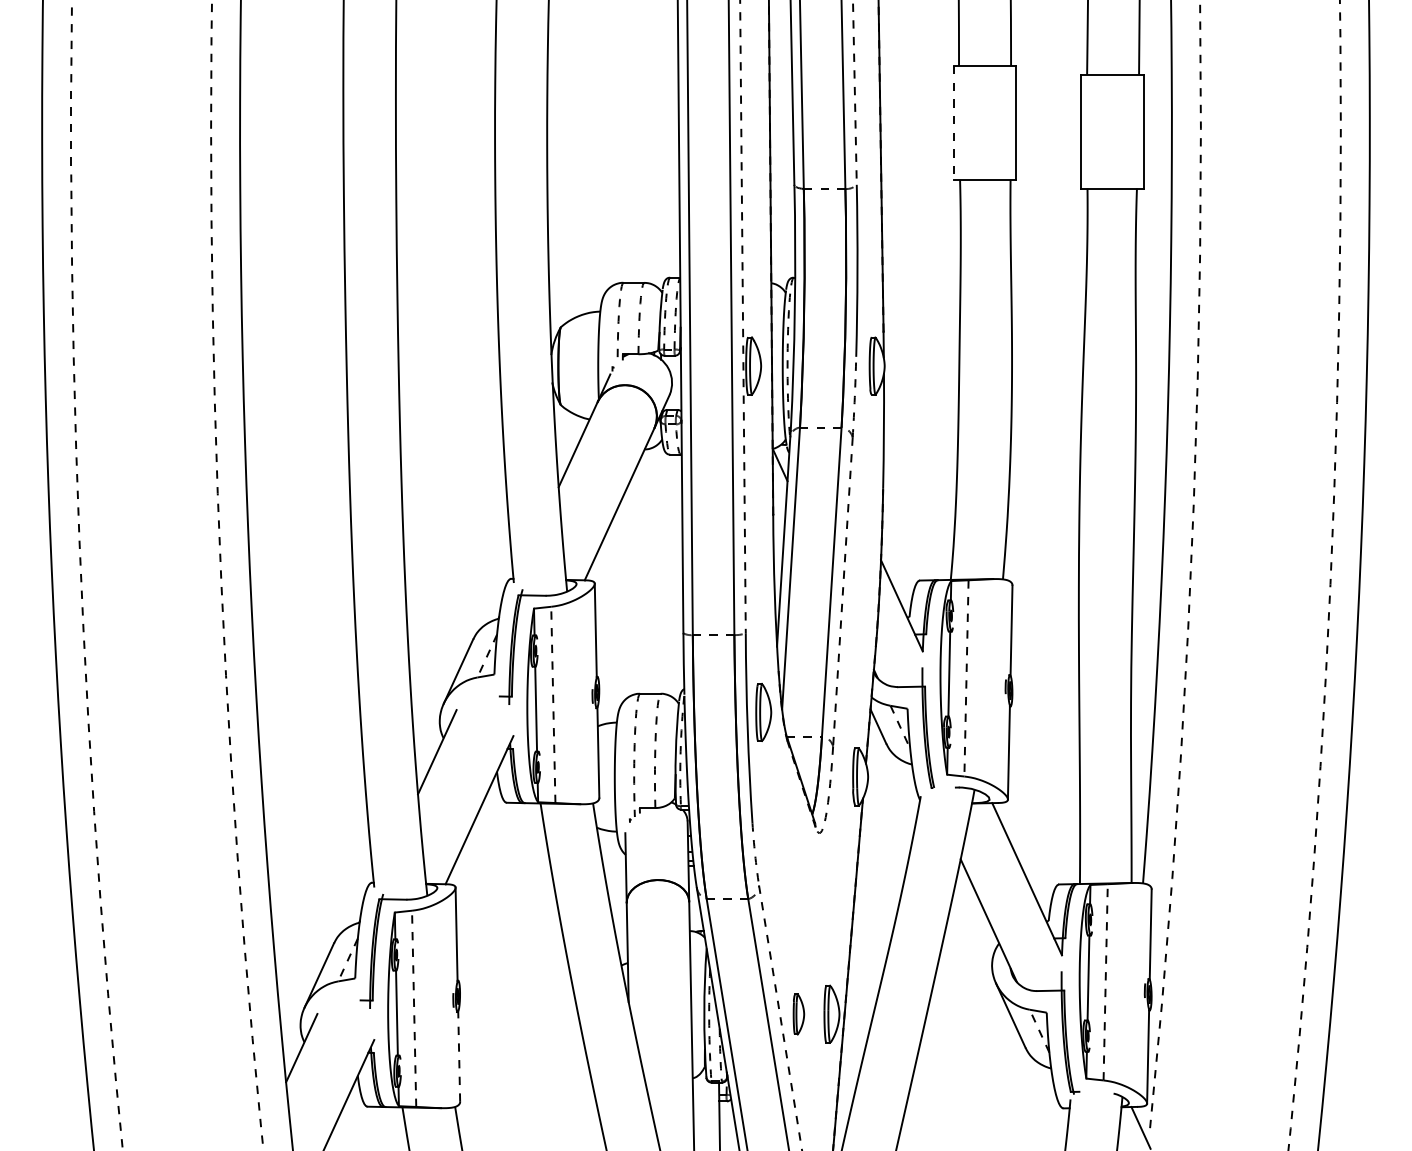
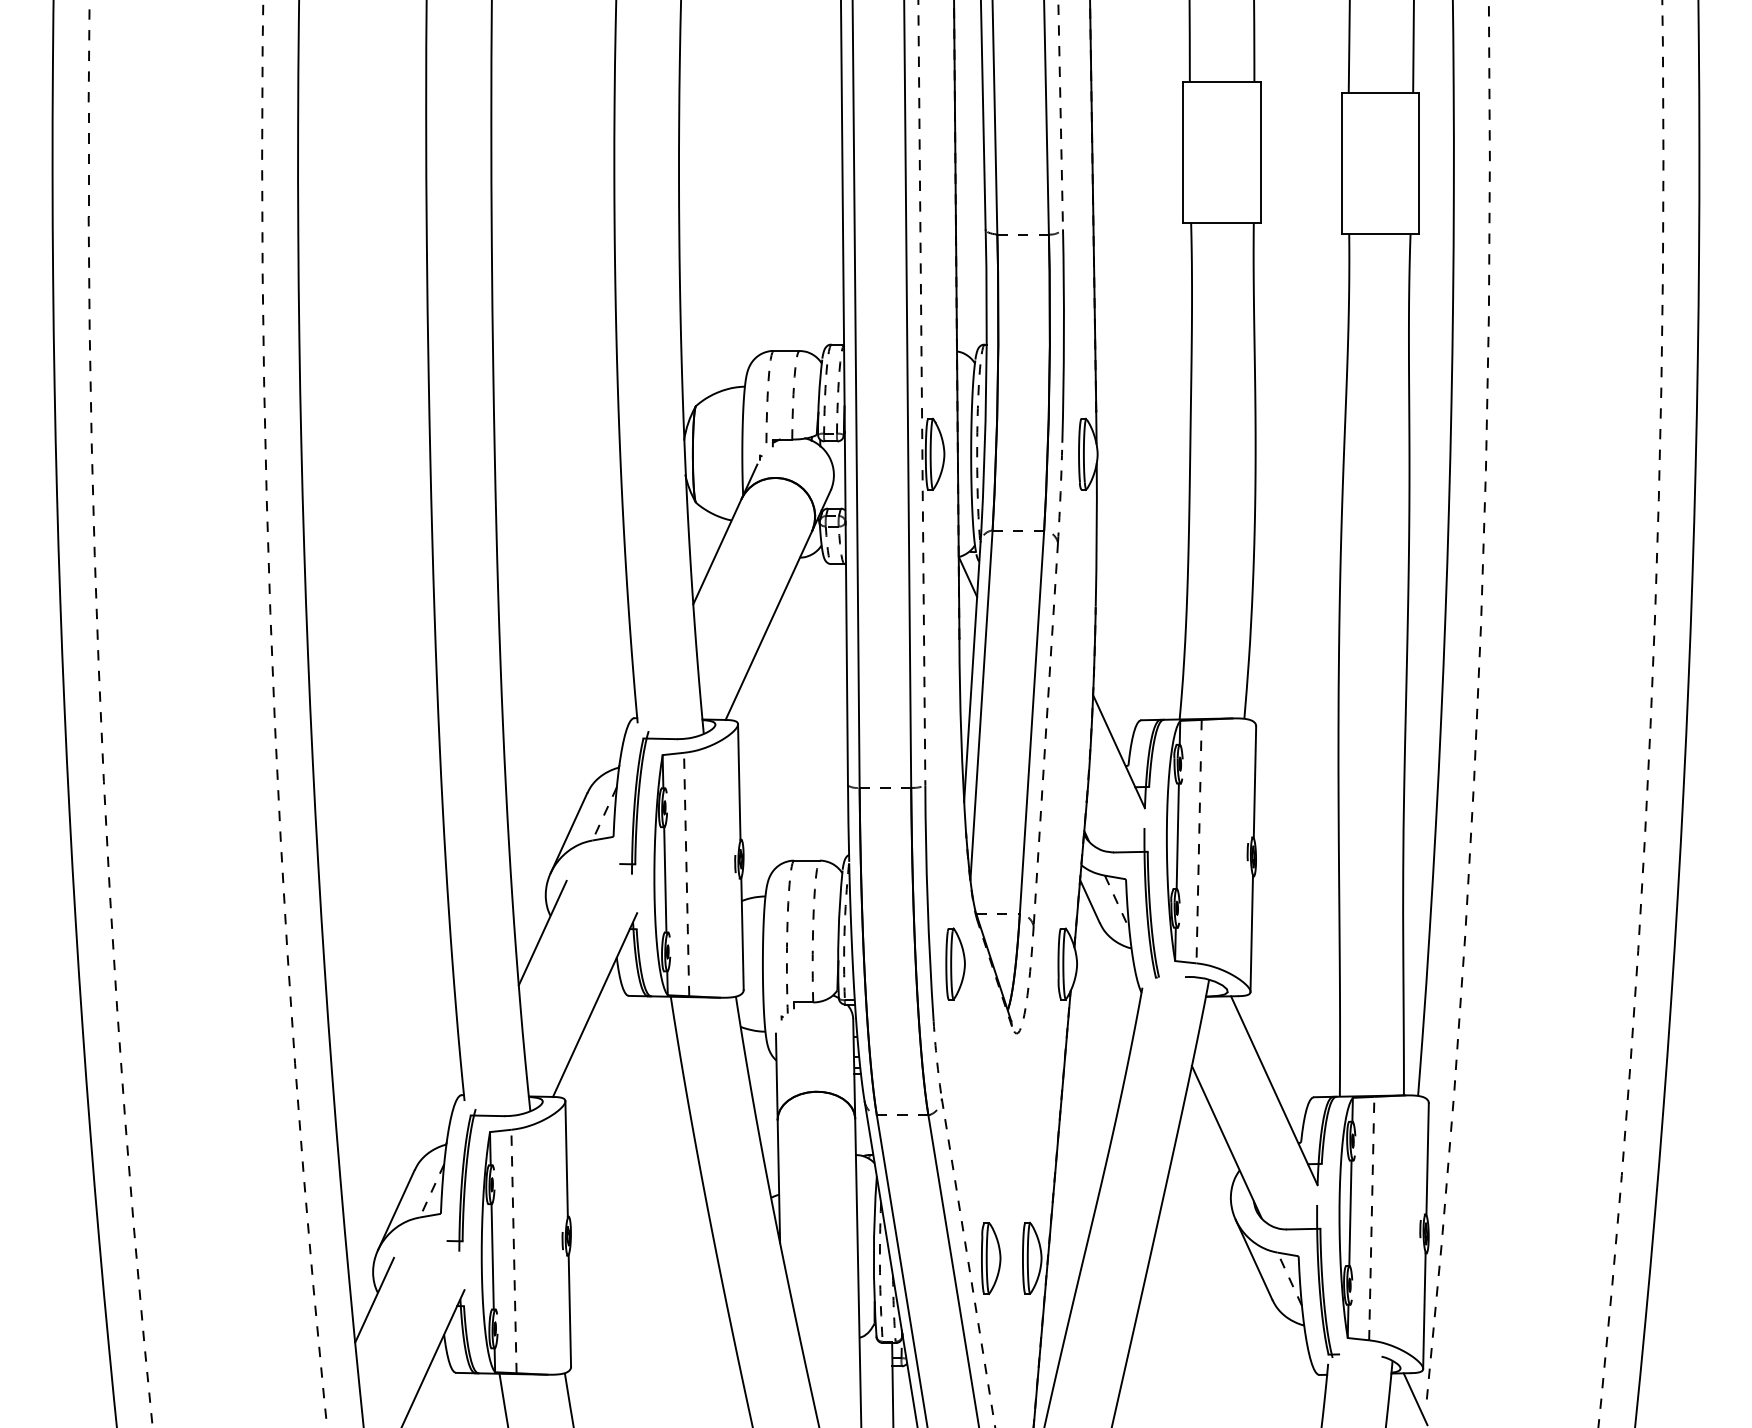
line: (953, 122) -> (1183, 152), dashed -> solid
part: (763, 712) -> (955, 963), moved
part: (799, 1014) -> (991, 1258), size x1.43
line: (458, 1056) -> (569, 1310), dashed -> solid

